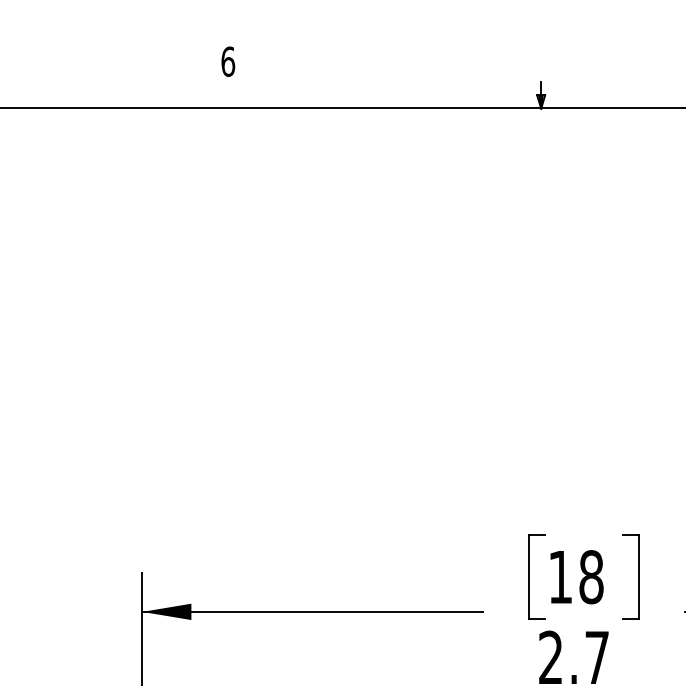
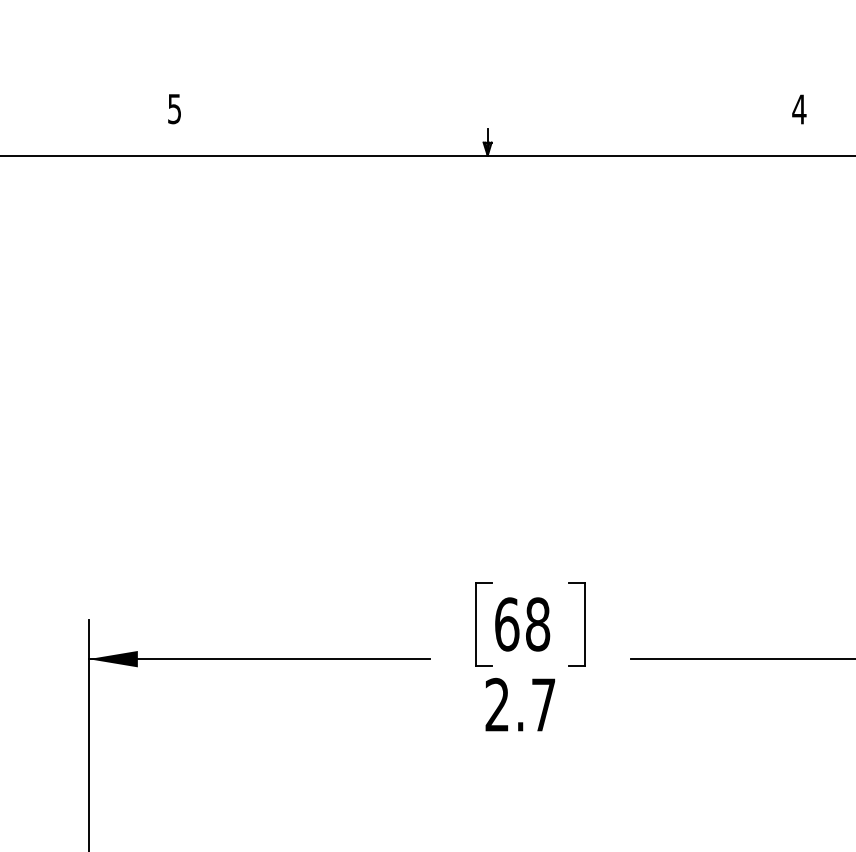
text: (228, 61) -> (174, 108), 6 -> 5
text: (561, 577) -> (507, 624), 18 -> 68

